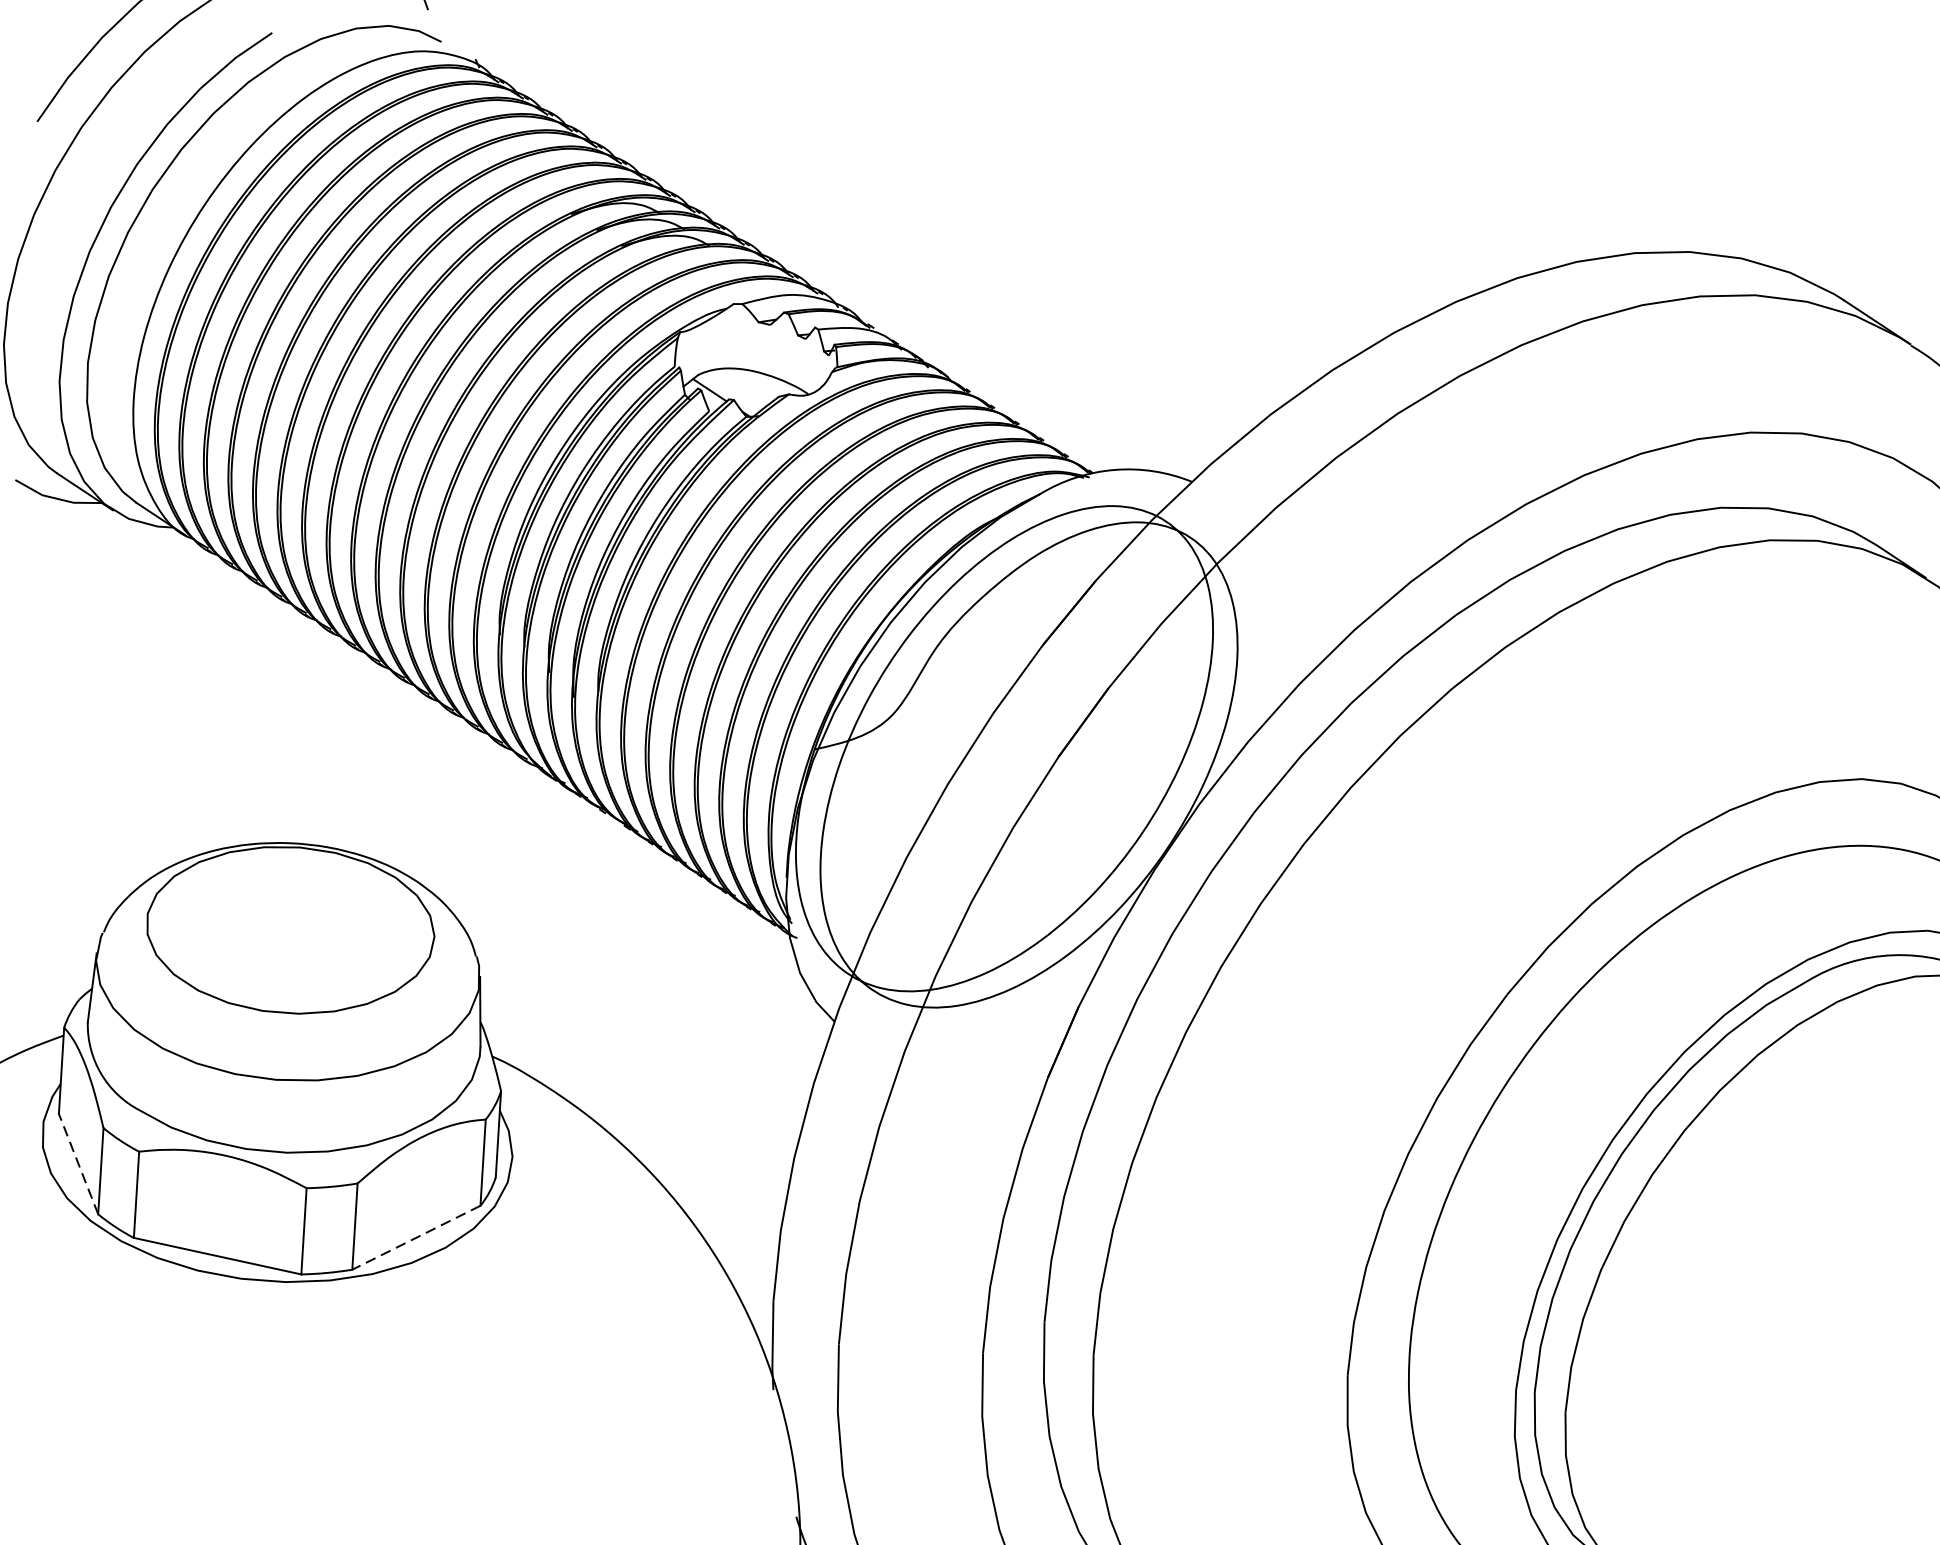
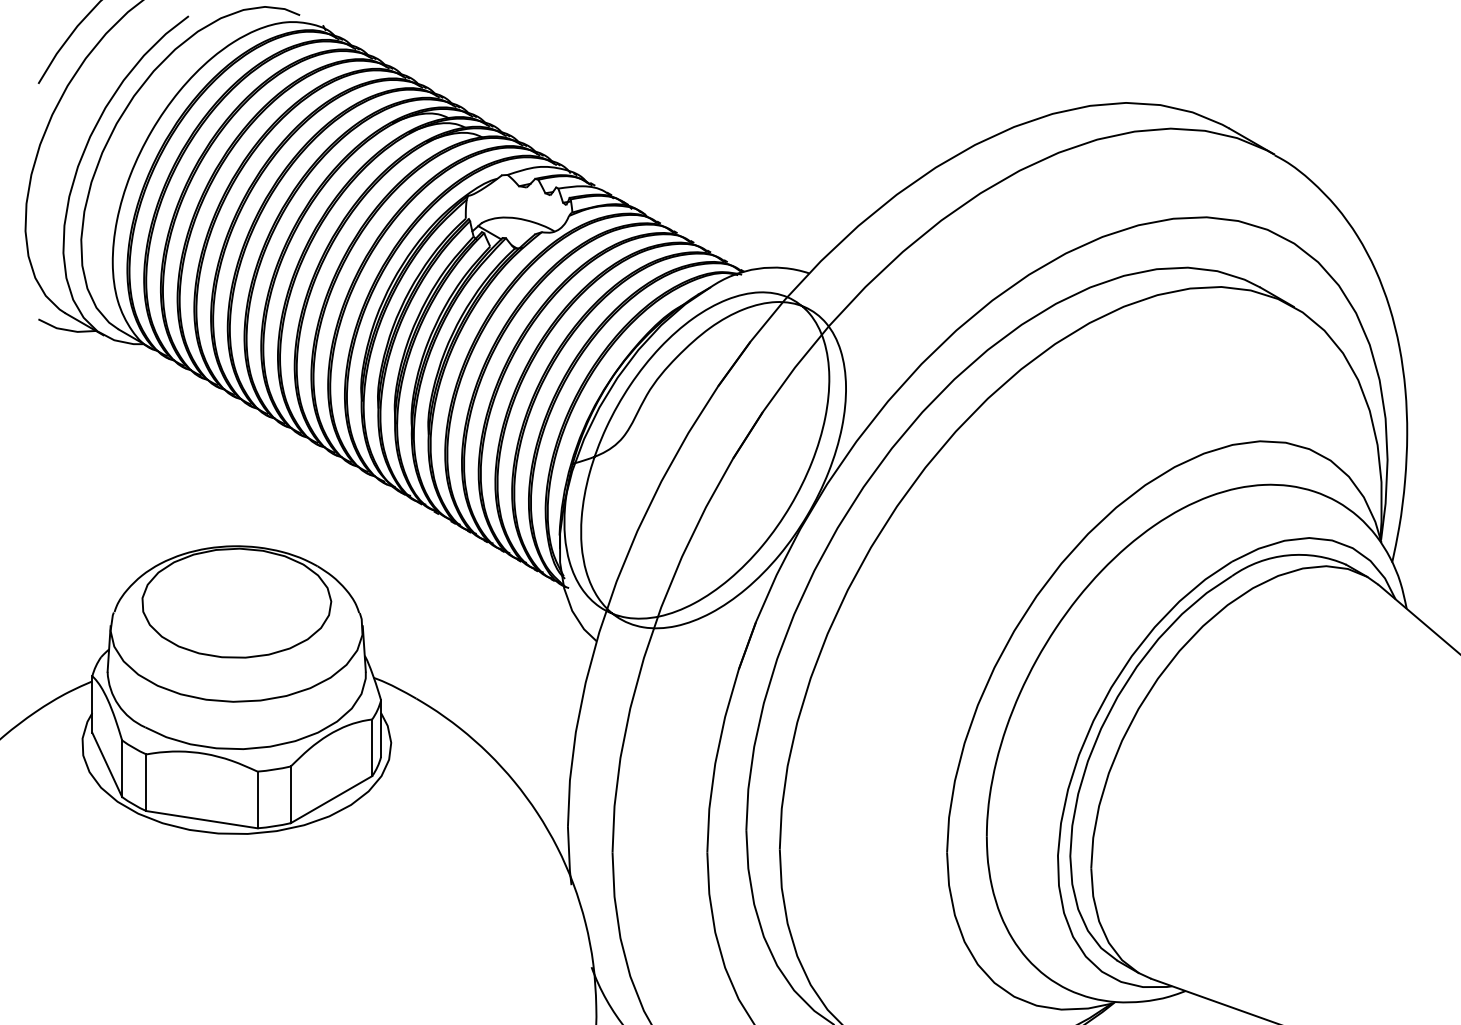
line: (78, 1163) -> (107, 764), dashed -> solid
line: (416, 1237) -> (331, 799), dashed -> solid

